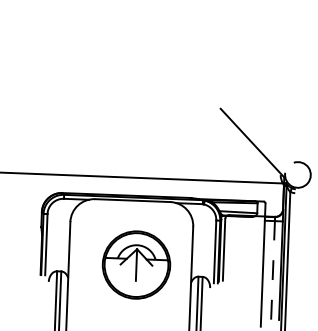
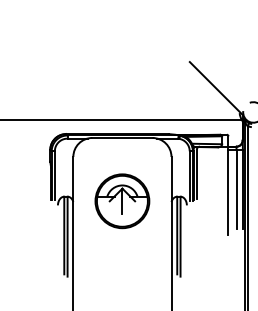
part: (136, 265) -> (122, 201), moved
line: (273, 269) -> (236, 188), dashed -> solid

